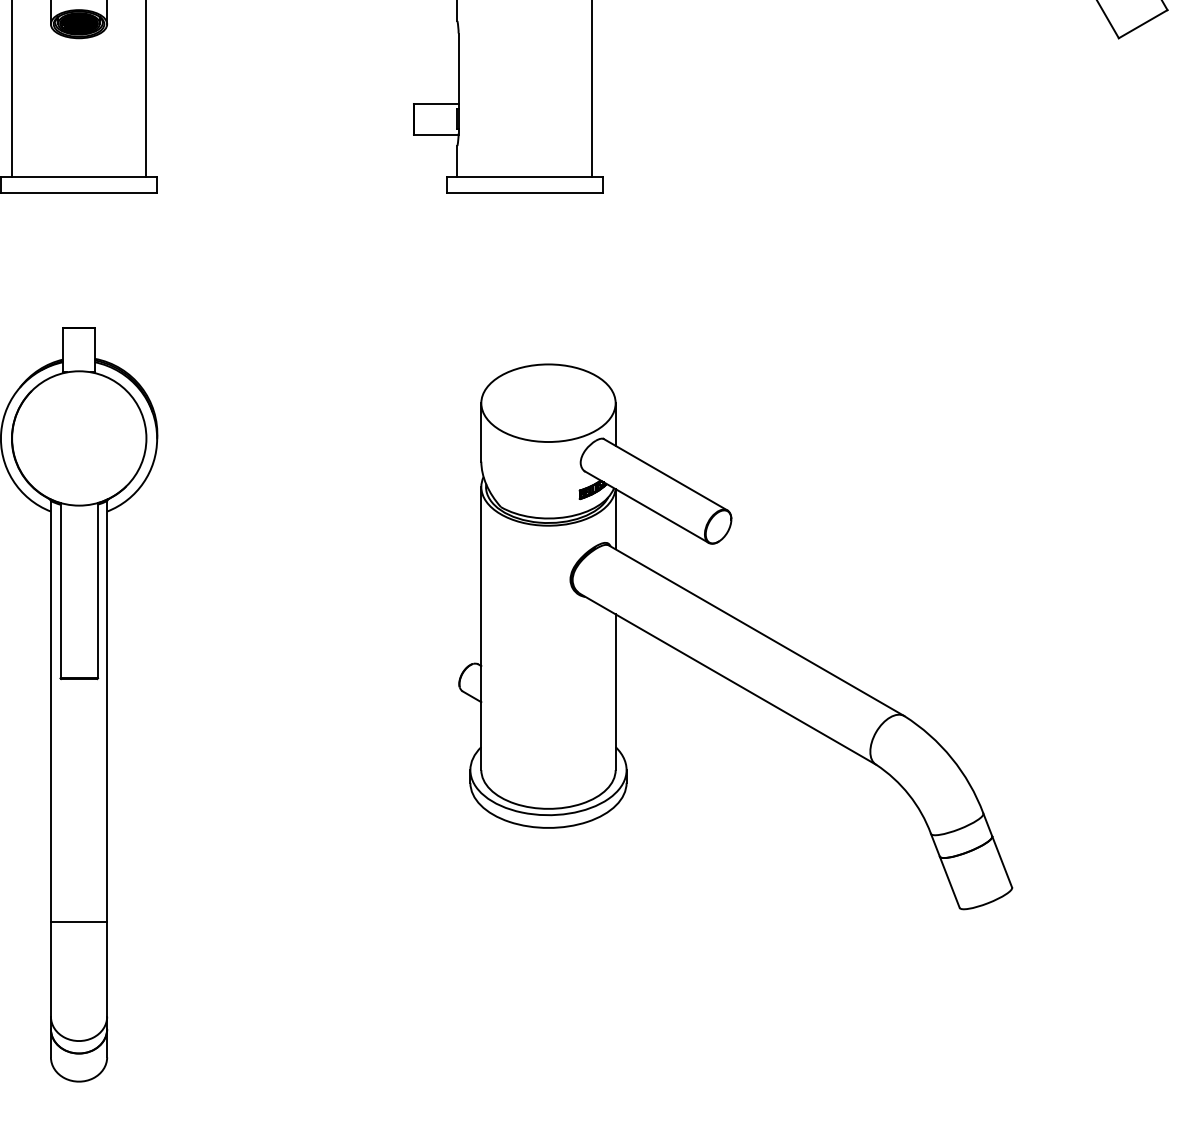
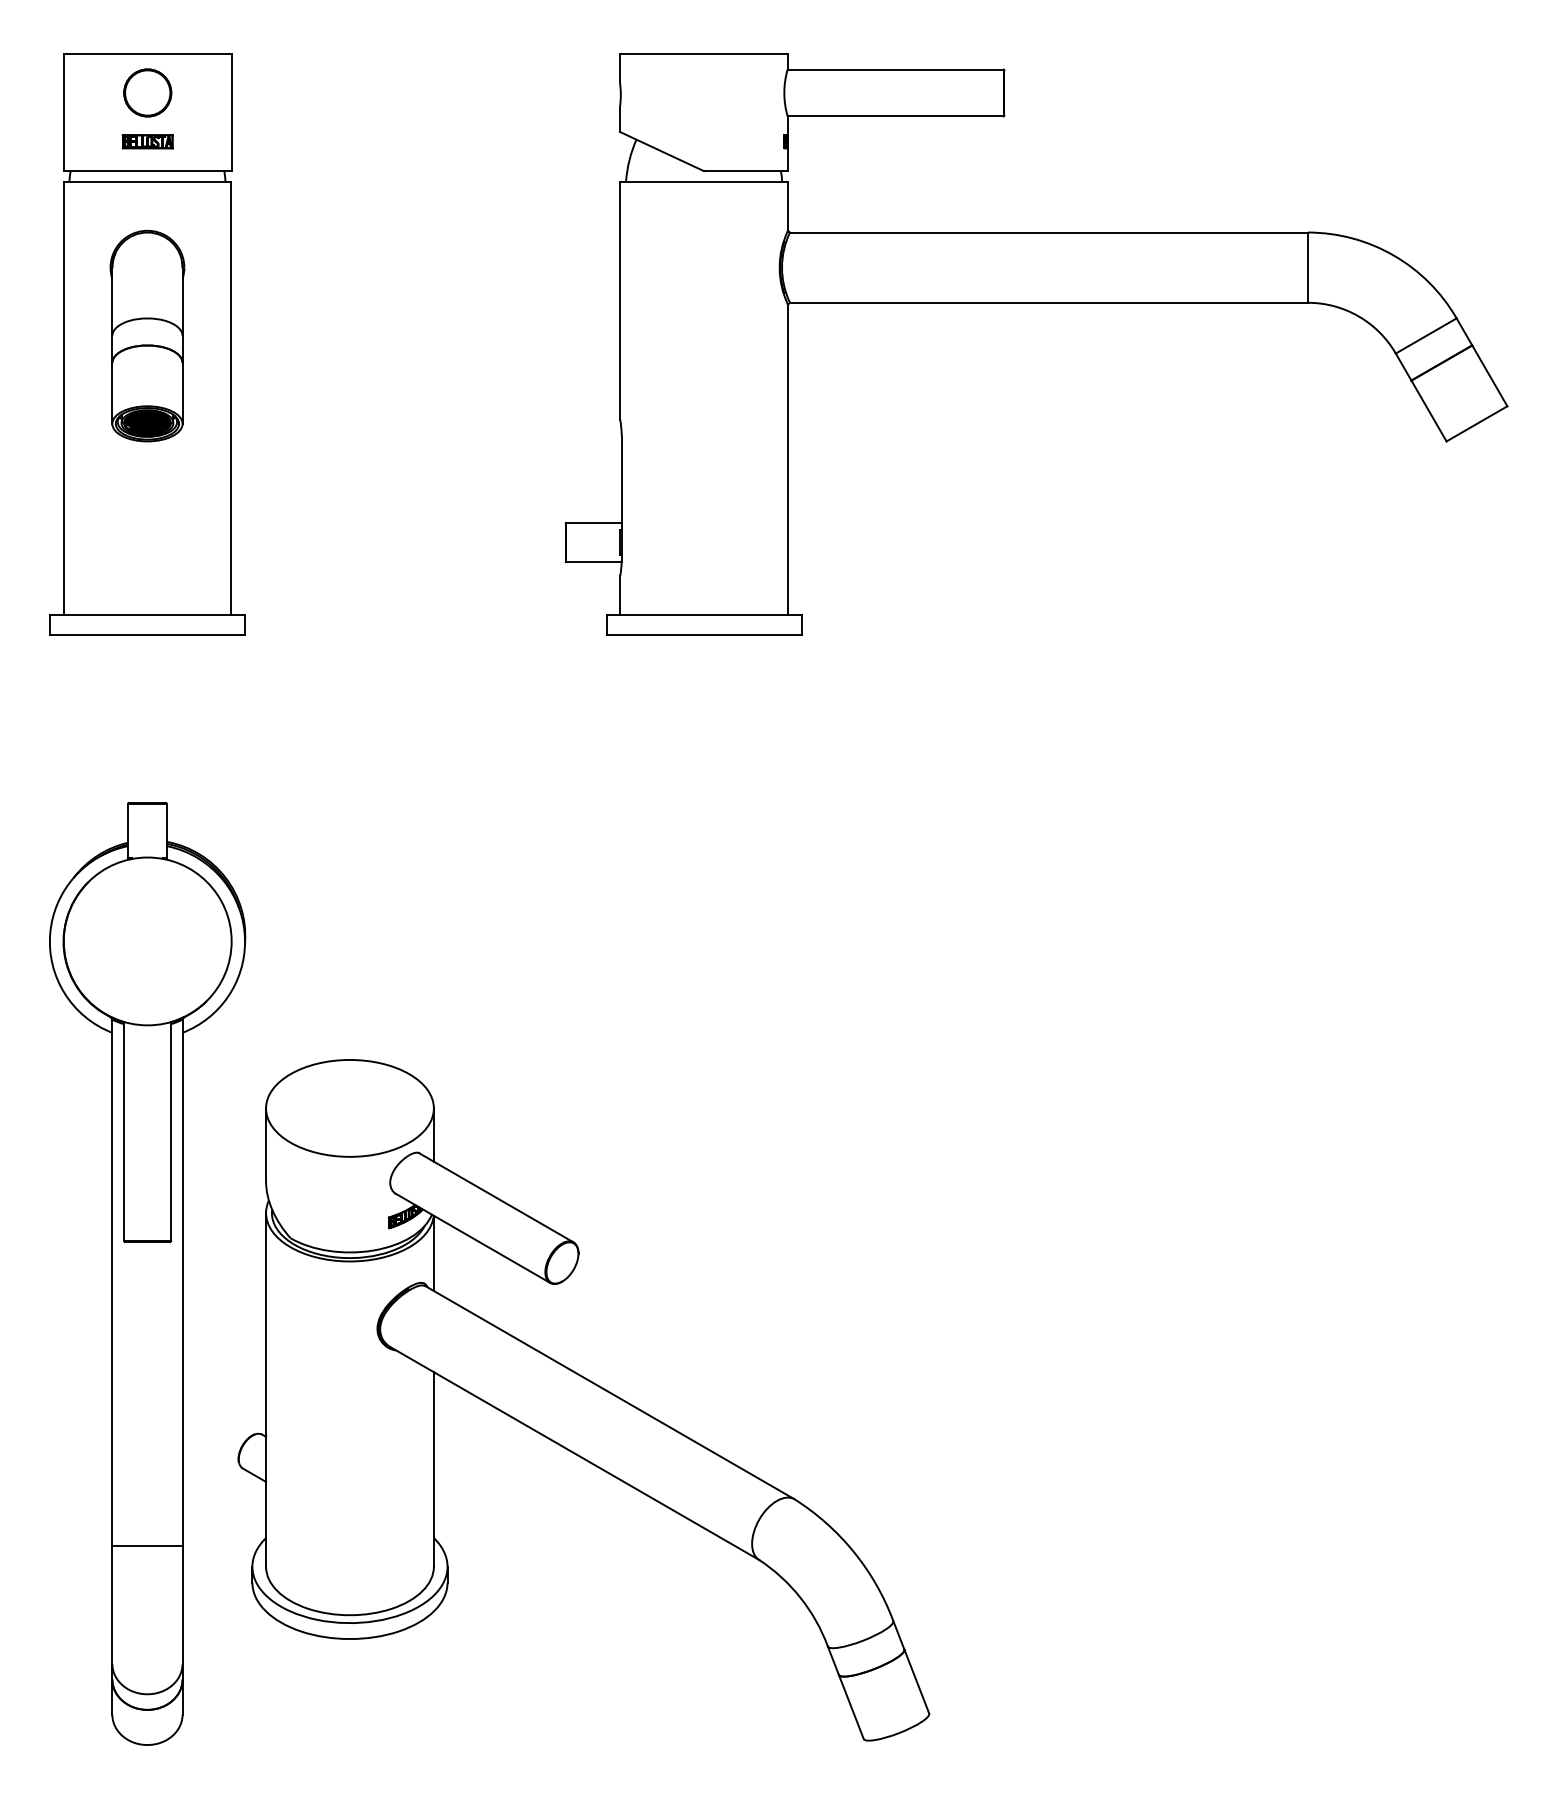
part: (735, 637) -> (583, 1400), moved

